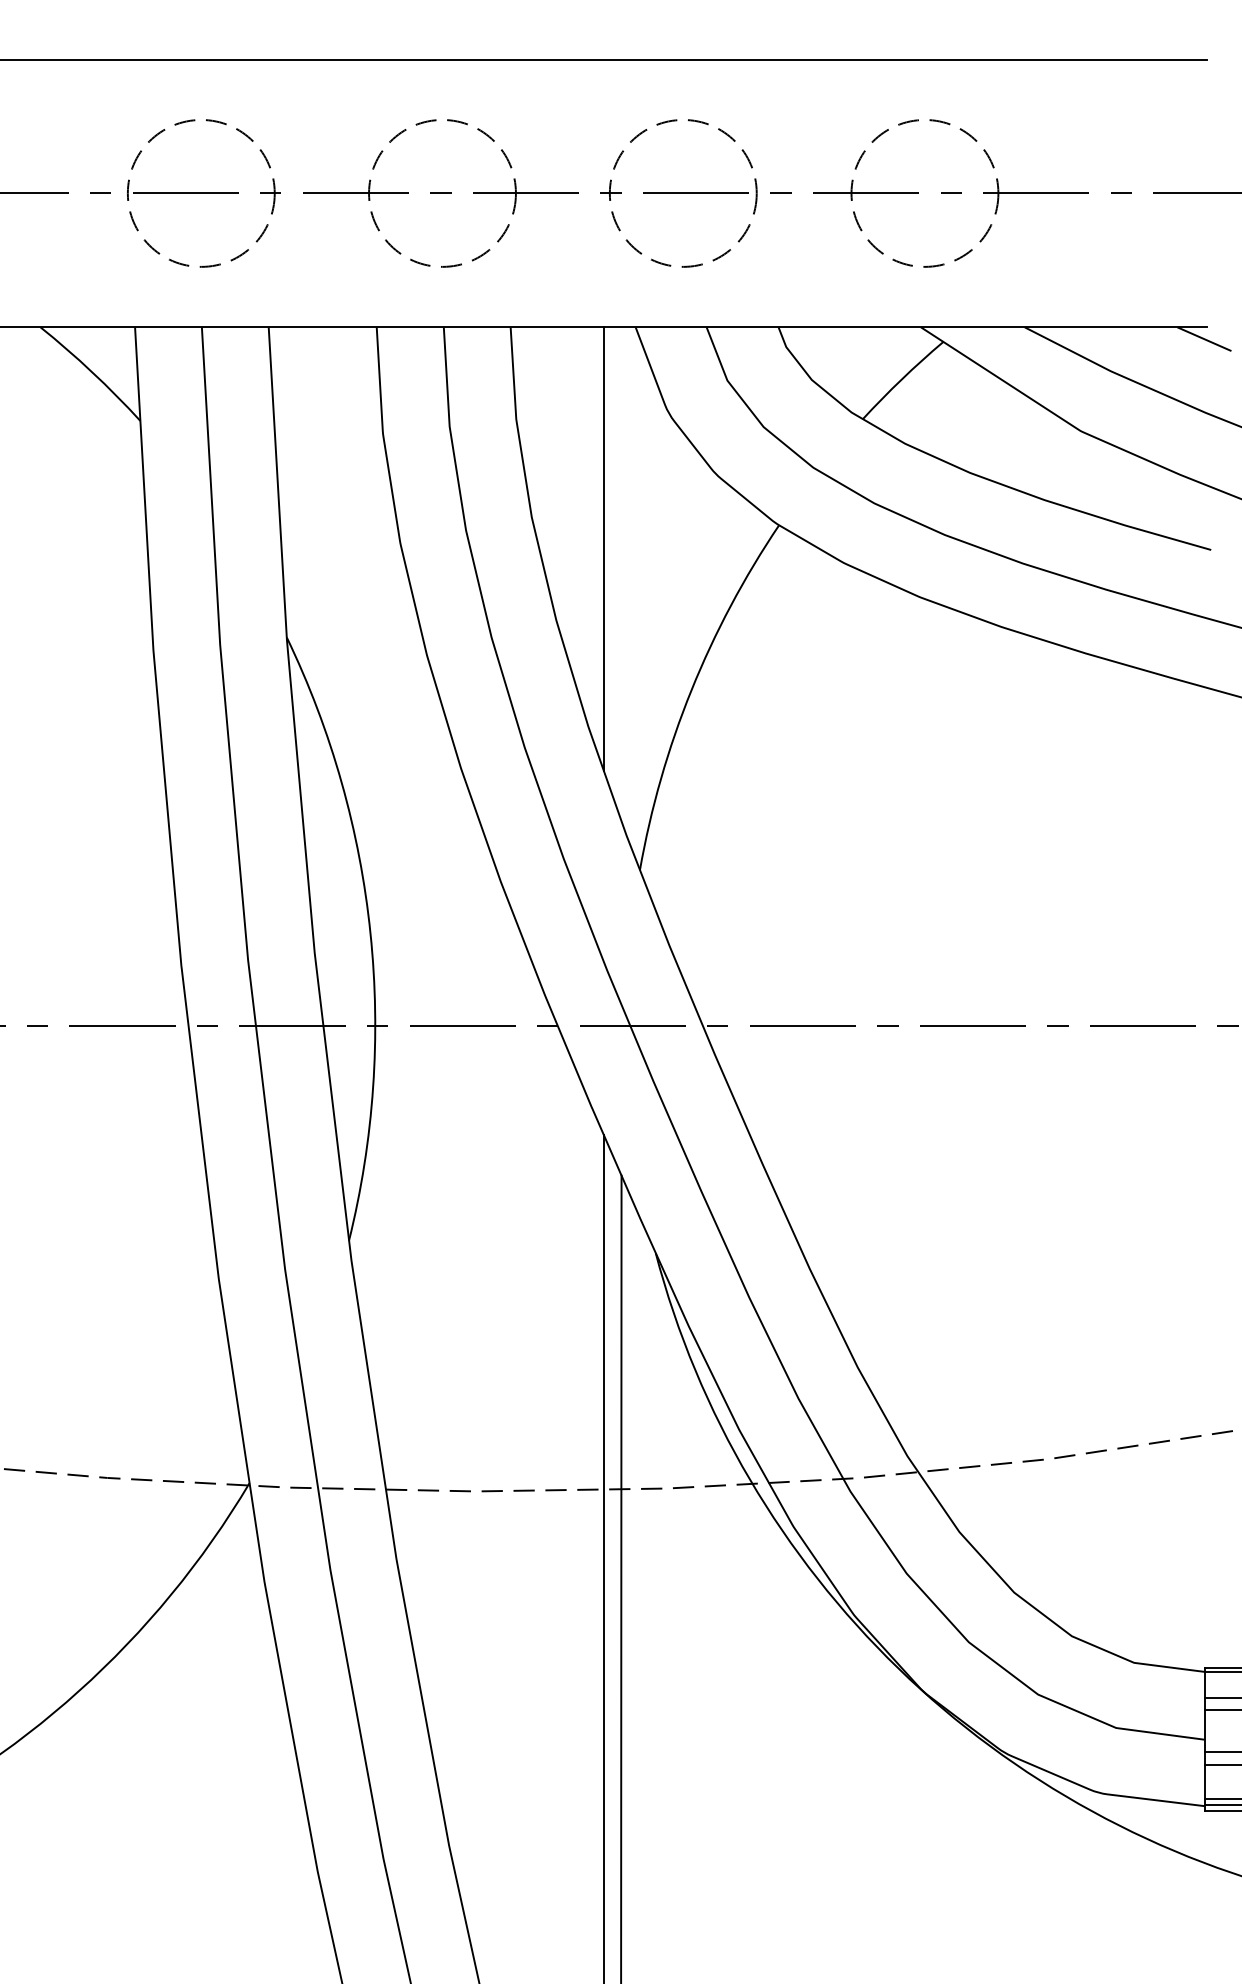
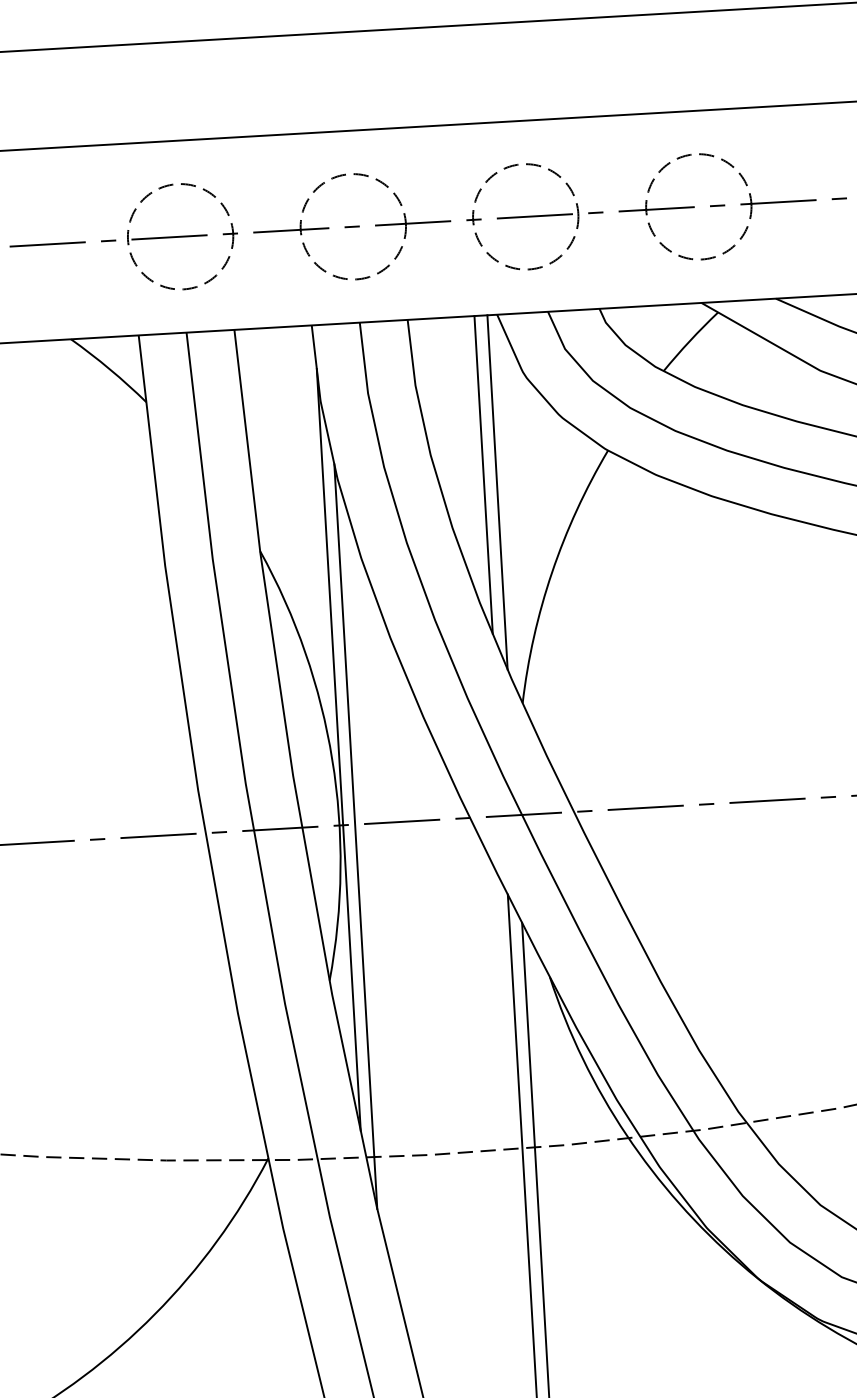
line: (621, 574) -> (497, 492), added
line: (380, 919) -> (338, 749), added
line: (397, 1042) -> (356, 836), added

